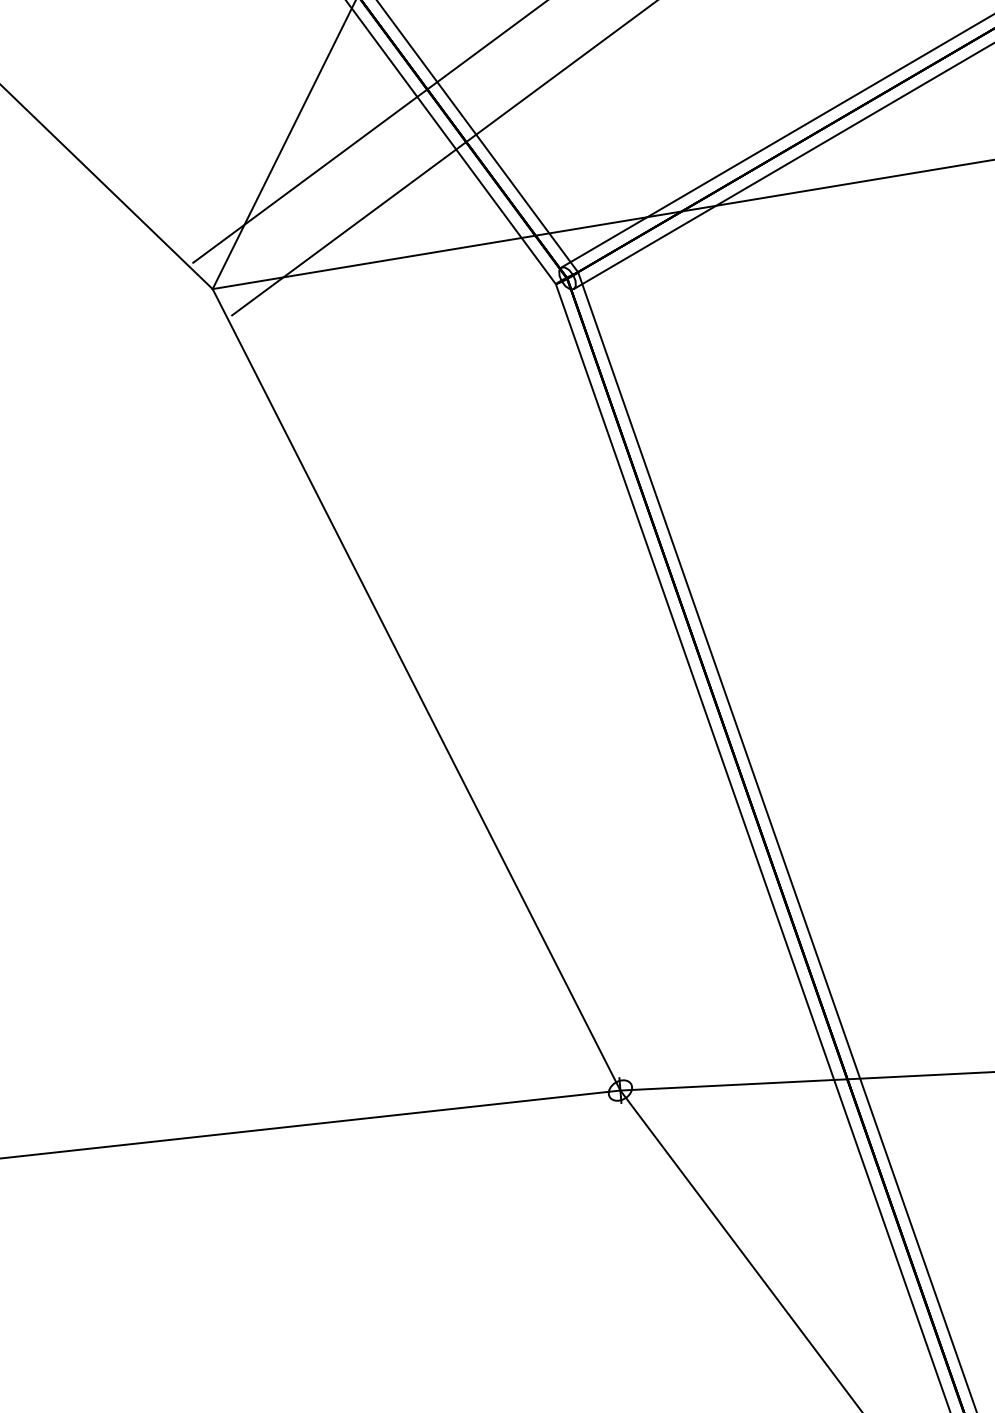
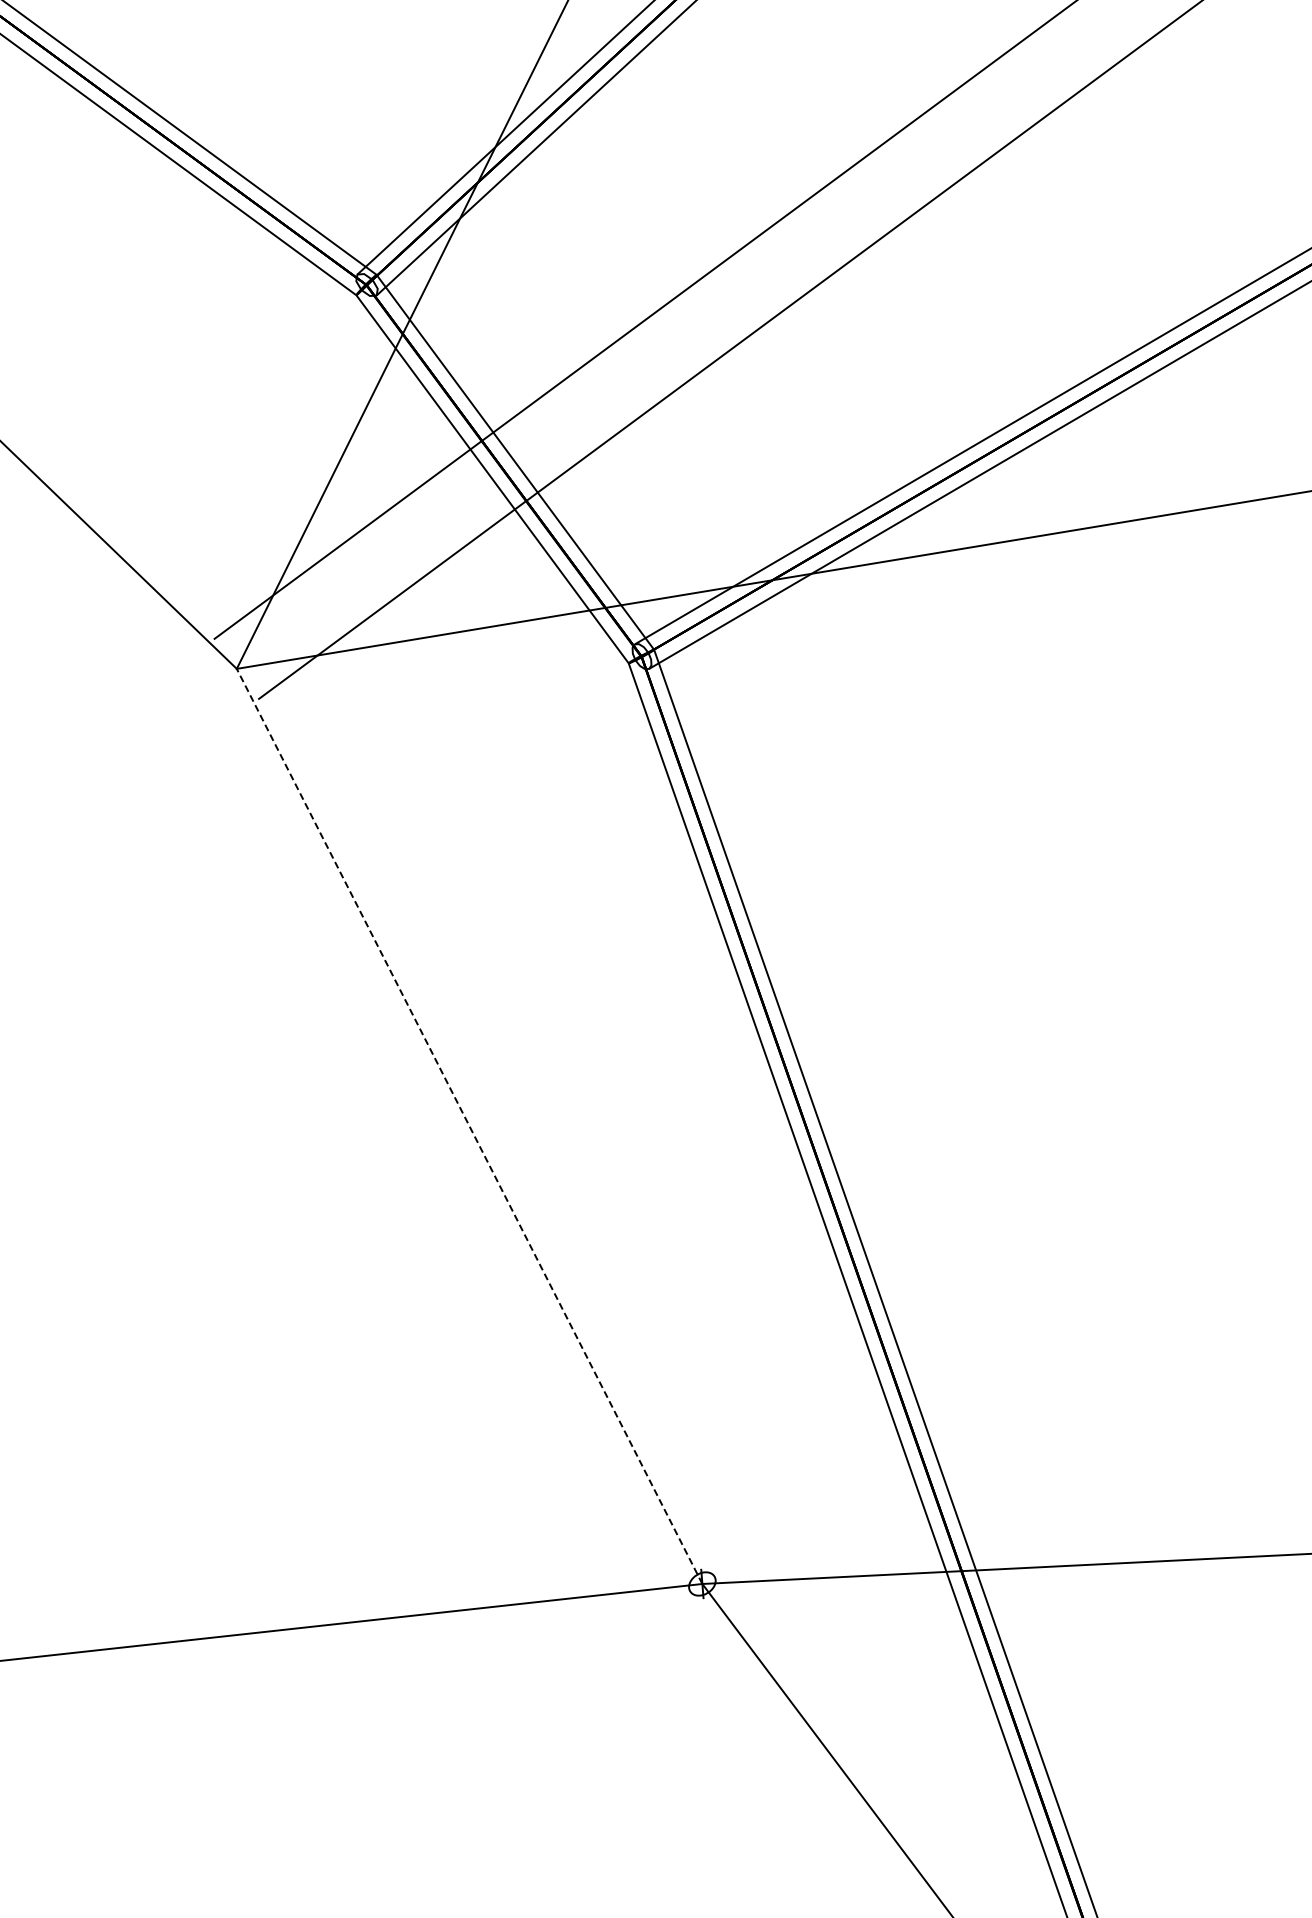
line: (416, 689) -> (469, 1125), solid -> dashed

